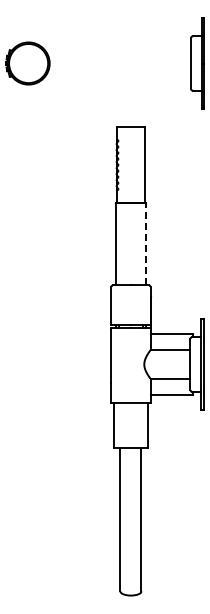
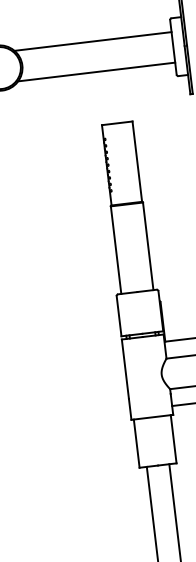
line: (117, 49) -> (92, 41), added
line: (117, 77) -> (96, 71), added
line: (145, 243) -> (147, 245), dashed -> solid

